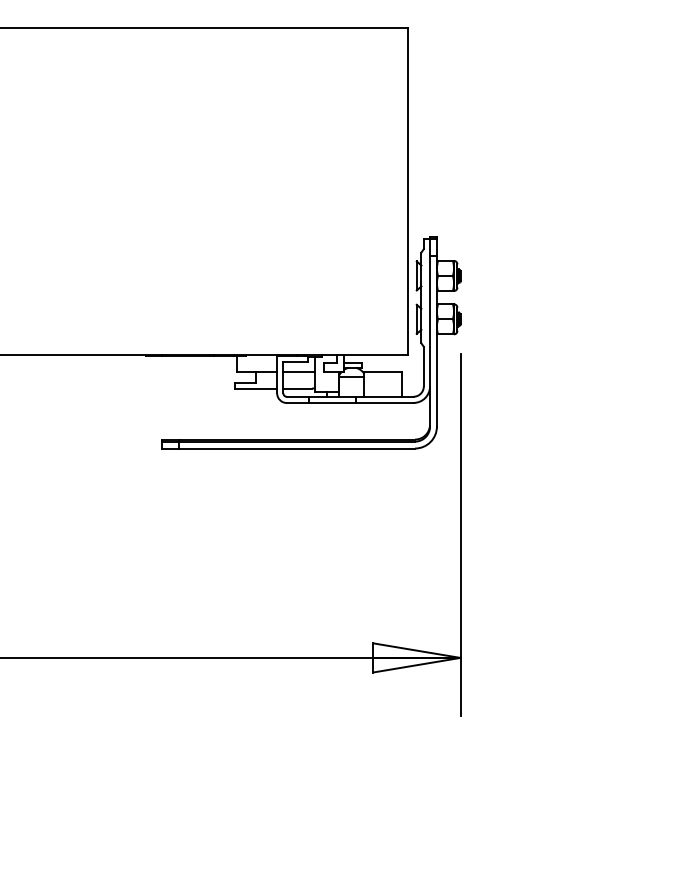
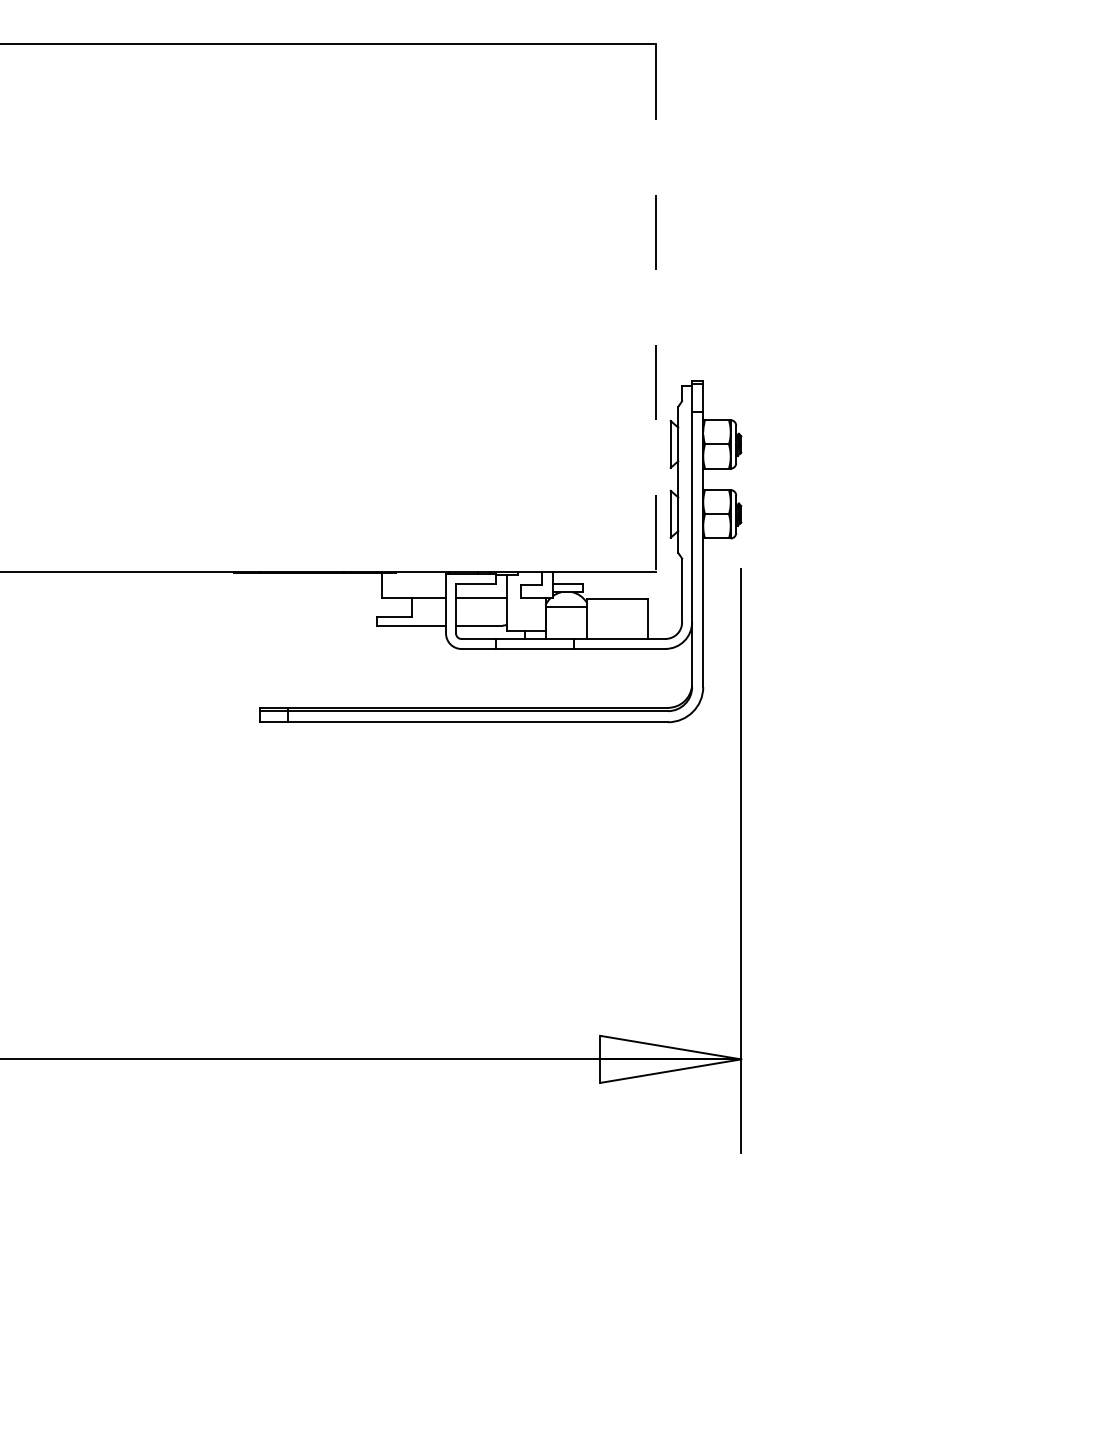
line: (407, 191) -> (655, 308), solid -> dashed

